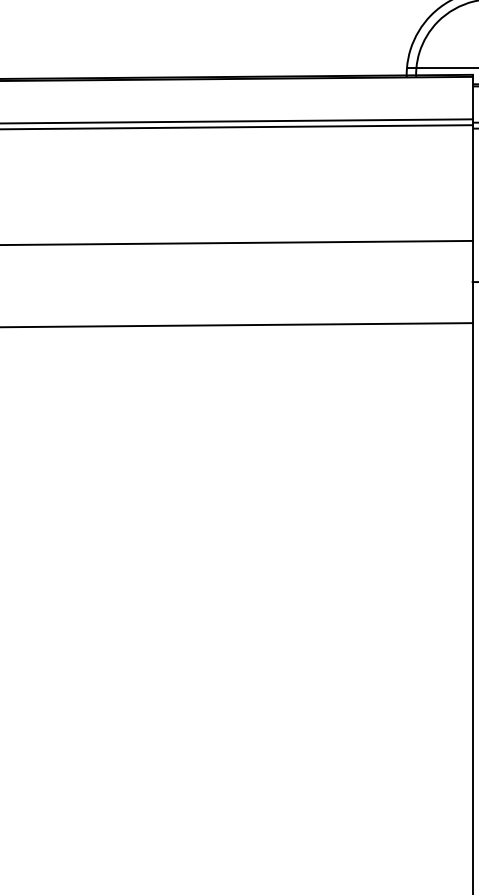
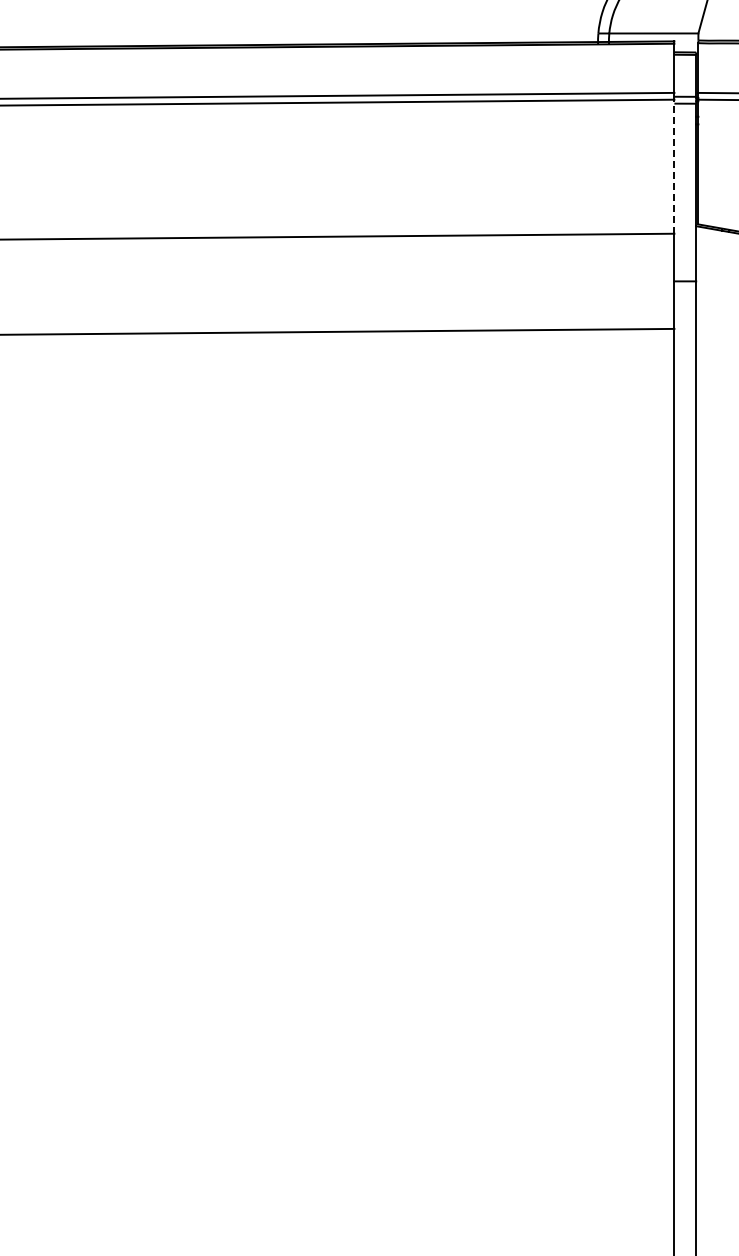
line: (472, 182) -> (674, 166), solid -> dashed

